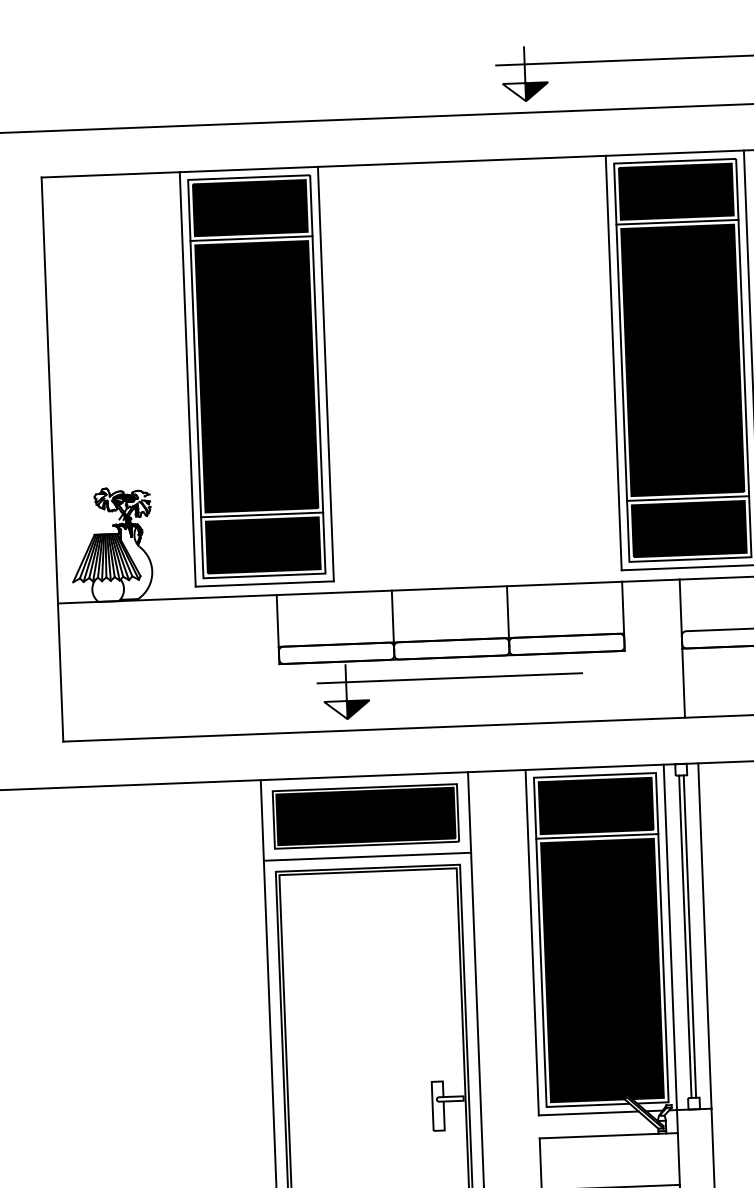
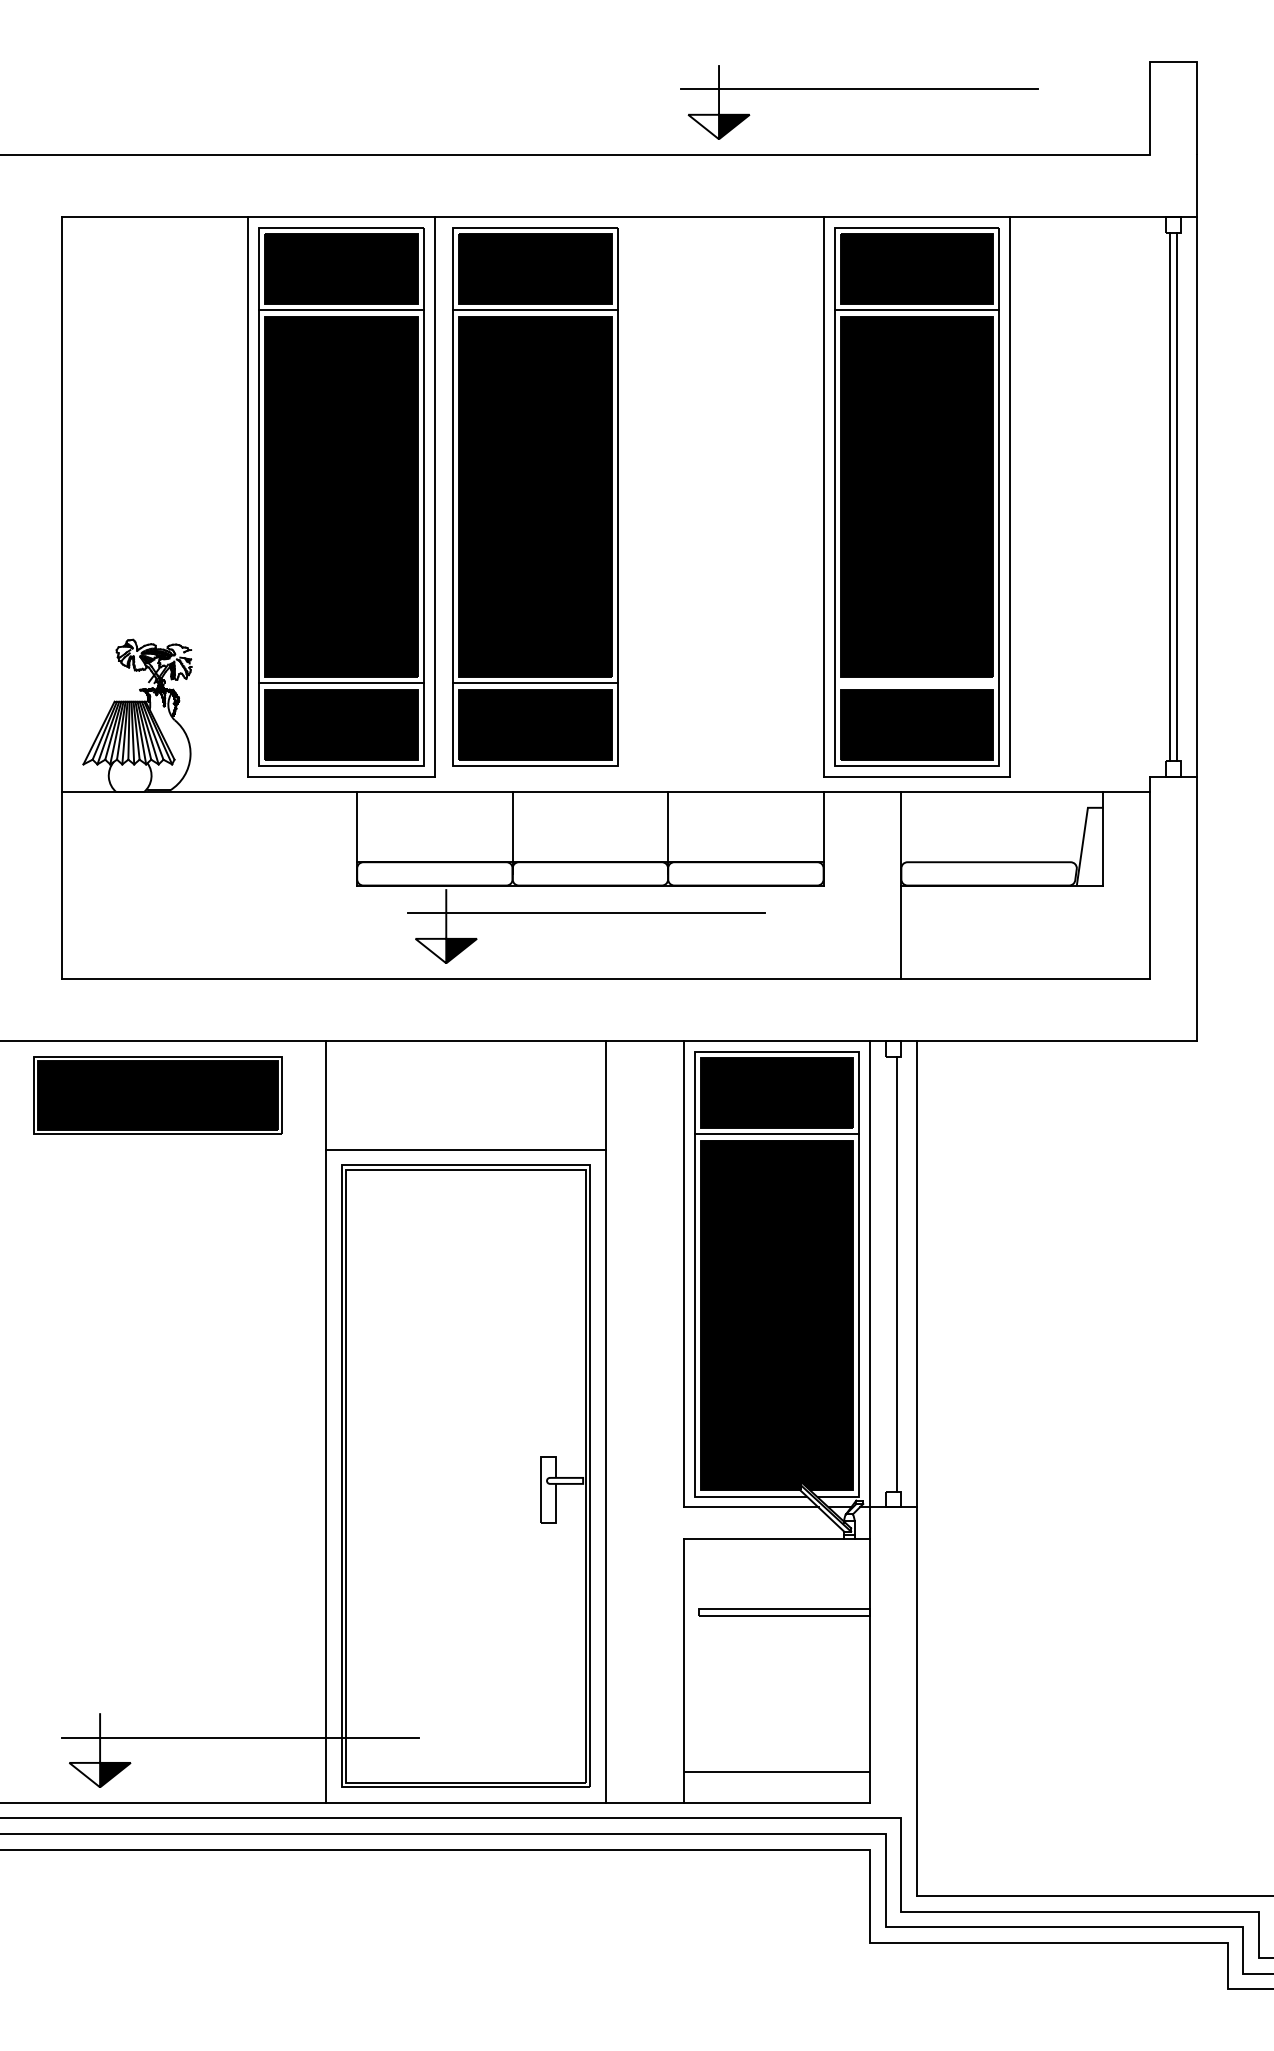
part: (400, 370) -> (535, 496), added
line: (687, 498) -> (916, 683), removed
part: (365, 816) -> (157, 1095), moved
line: (685, 936) -> (890, 1273), removed

